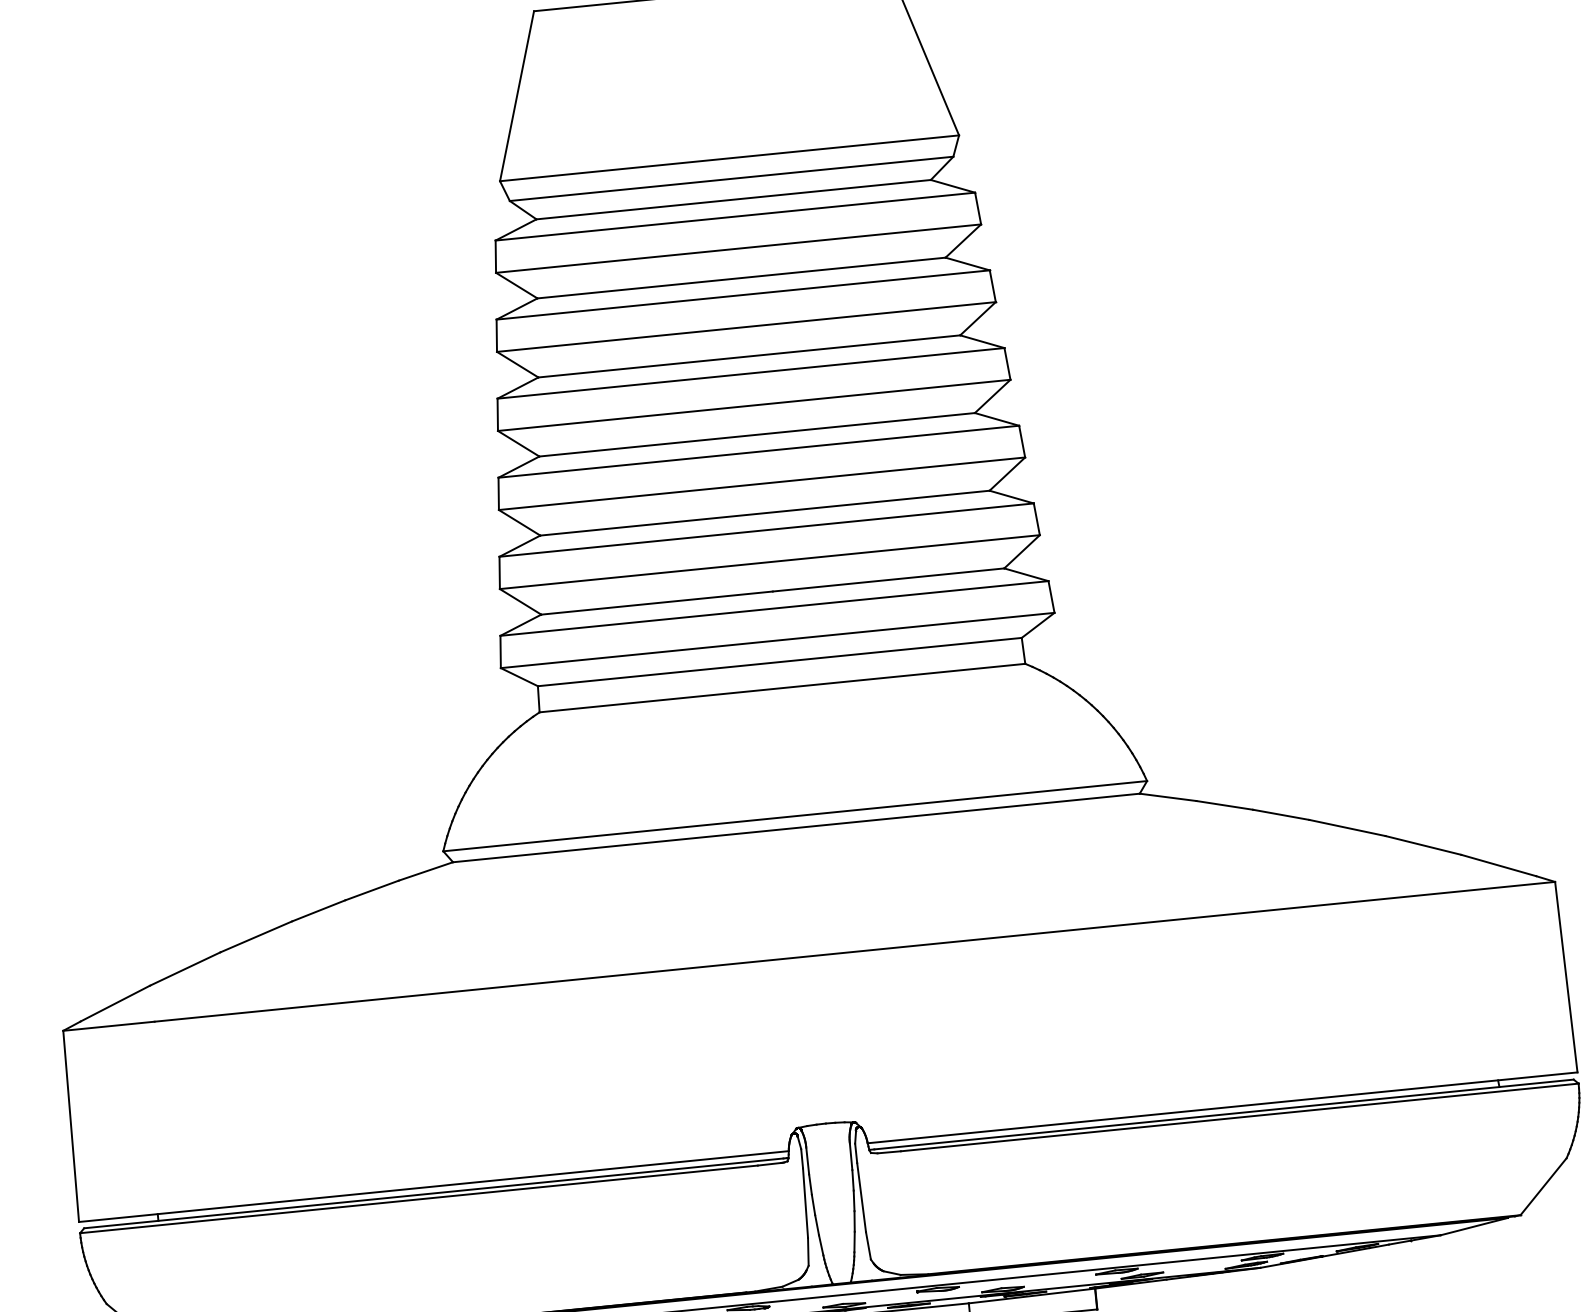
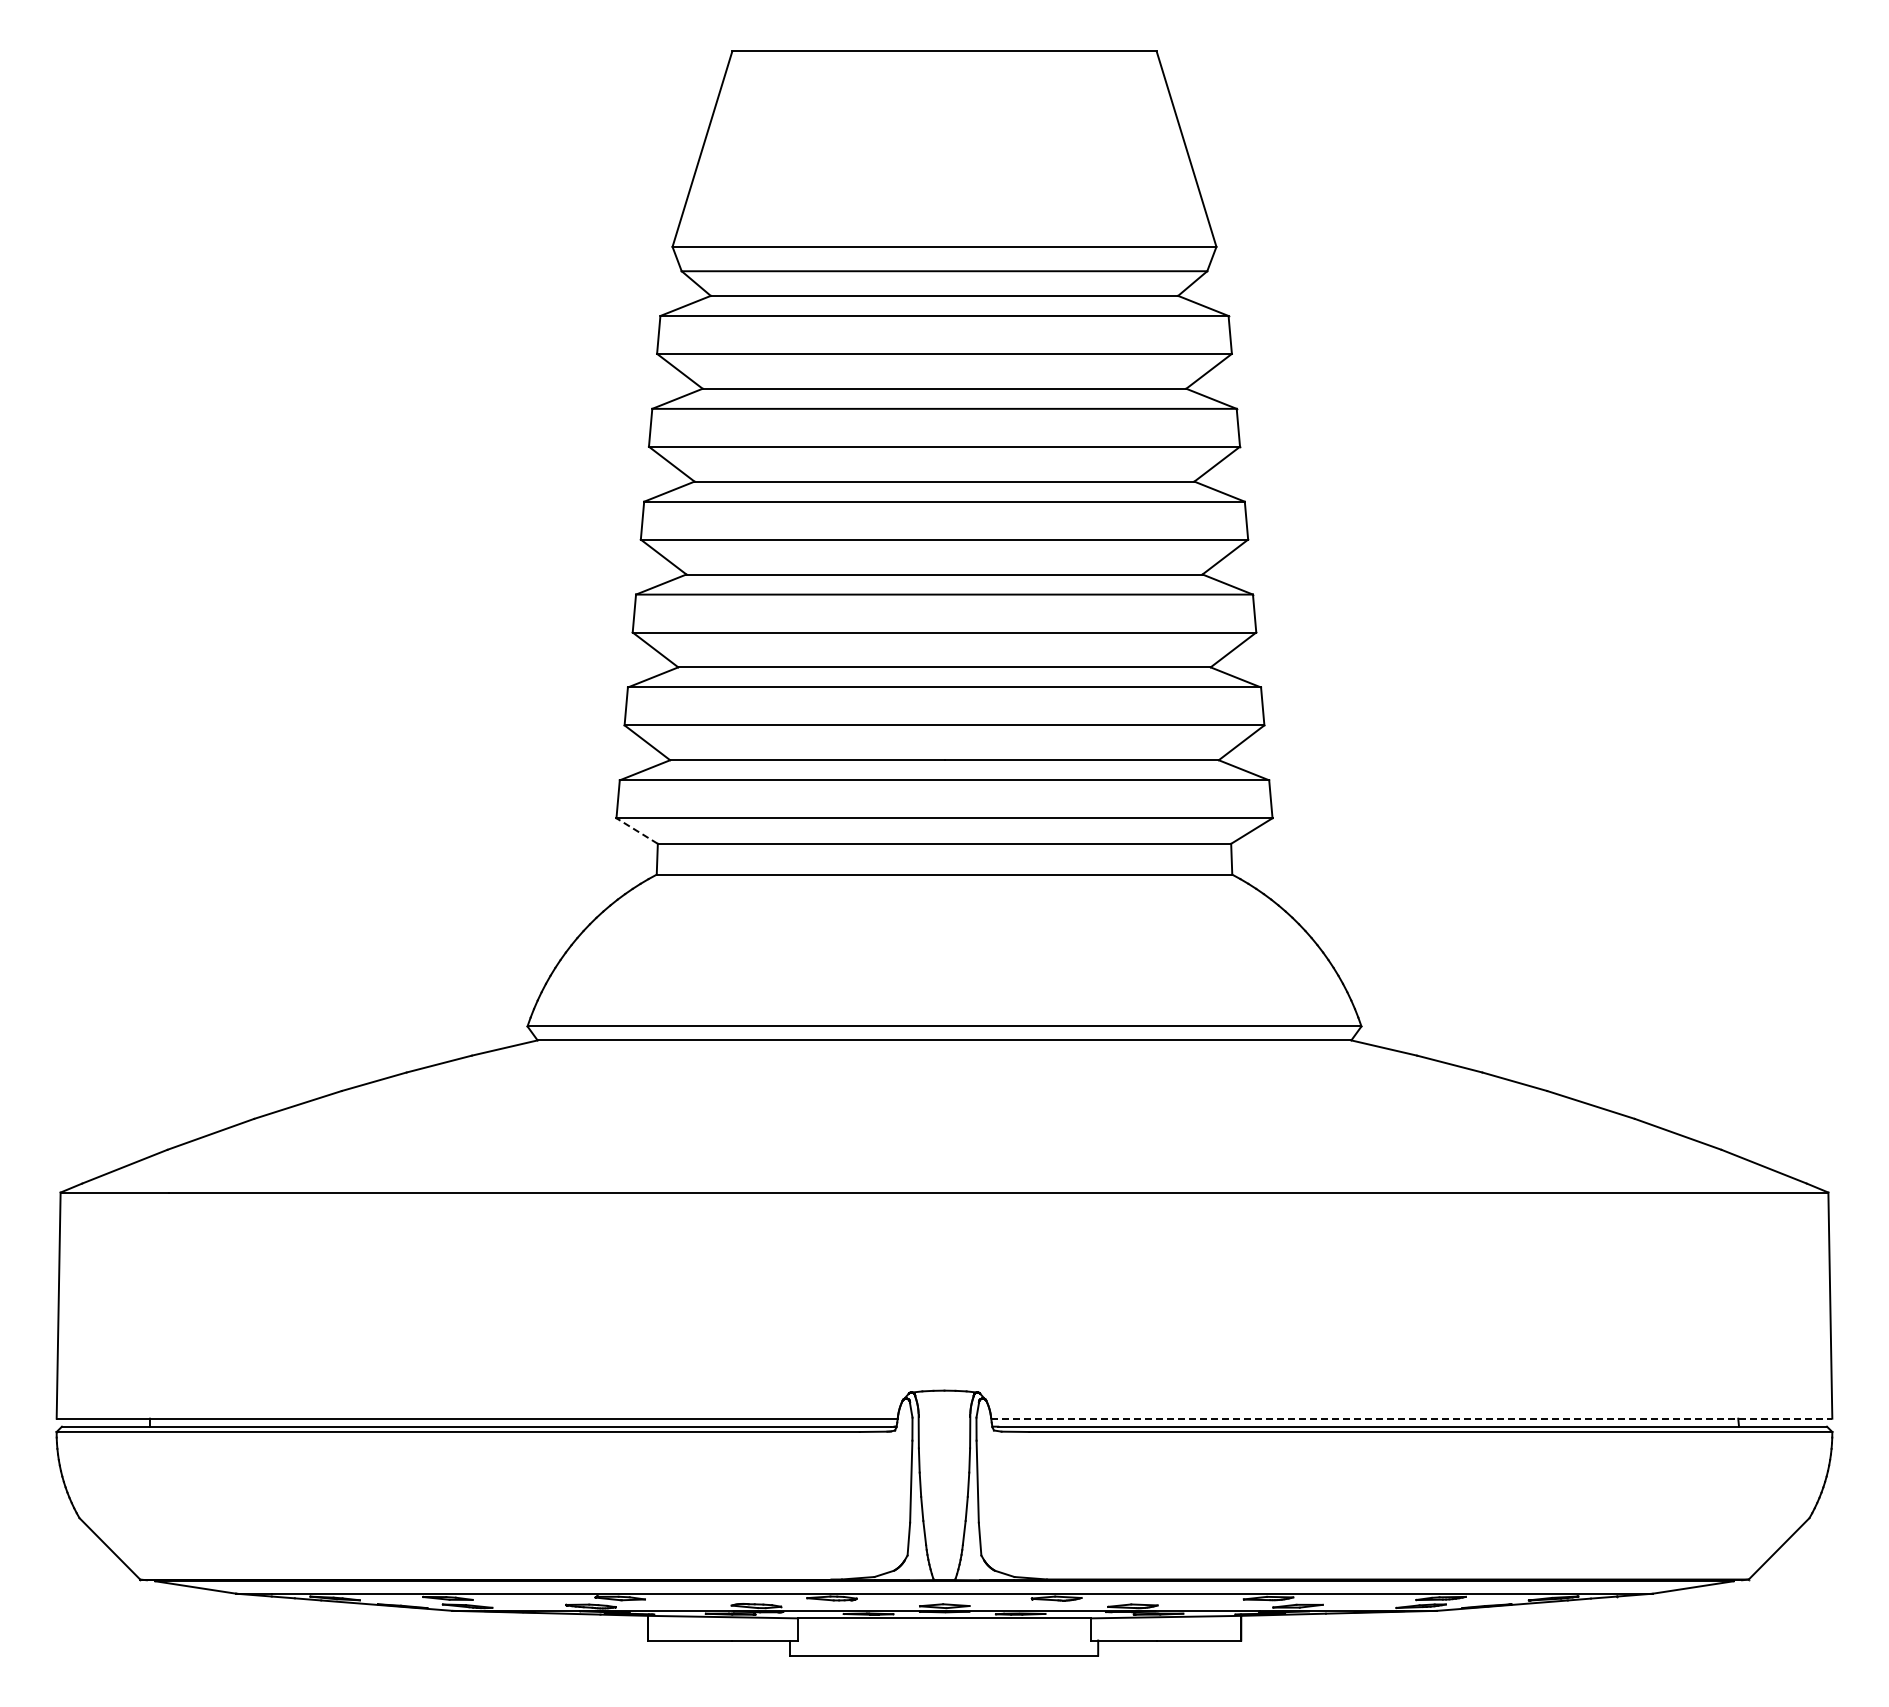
line: (518, 676) -> (636, 830), solid -> dashed
line: (1222, 1107) -> (1411, 1418), solid -> dashed

